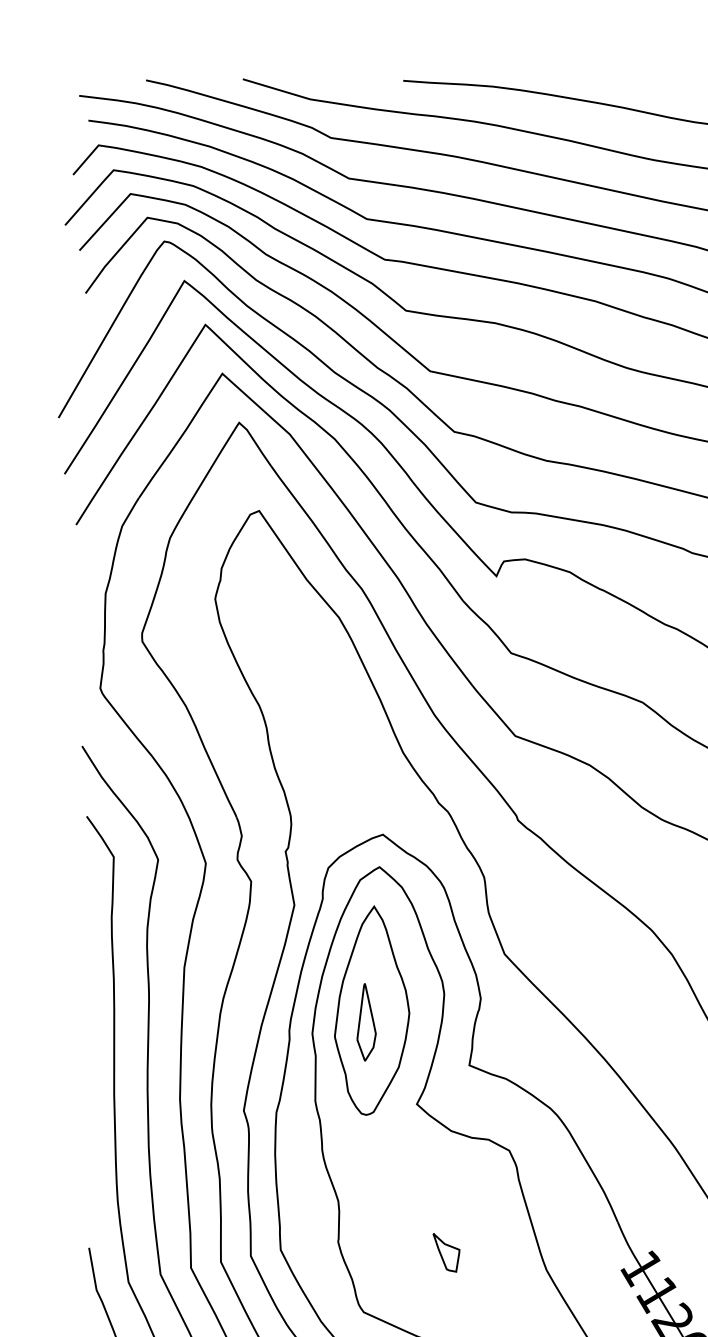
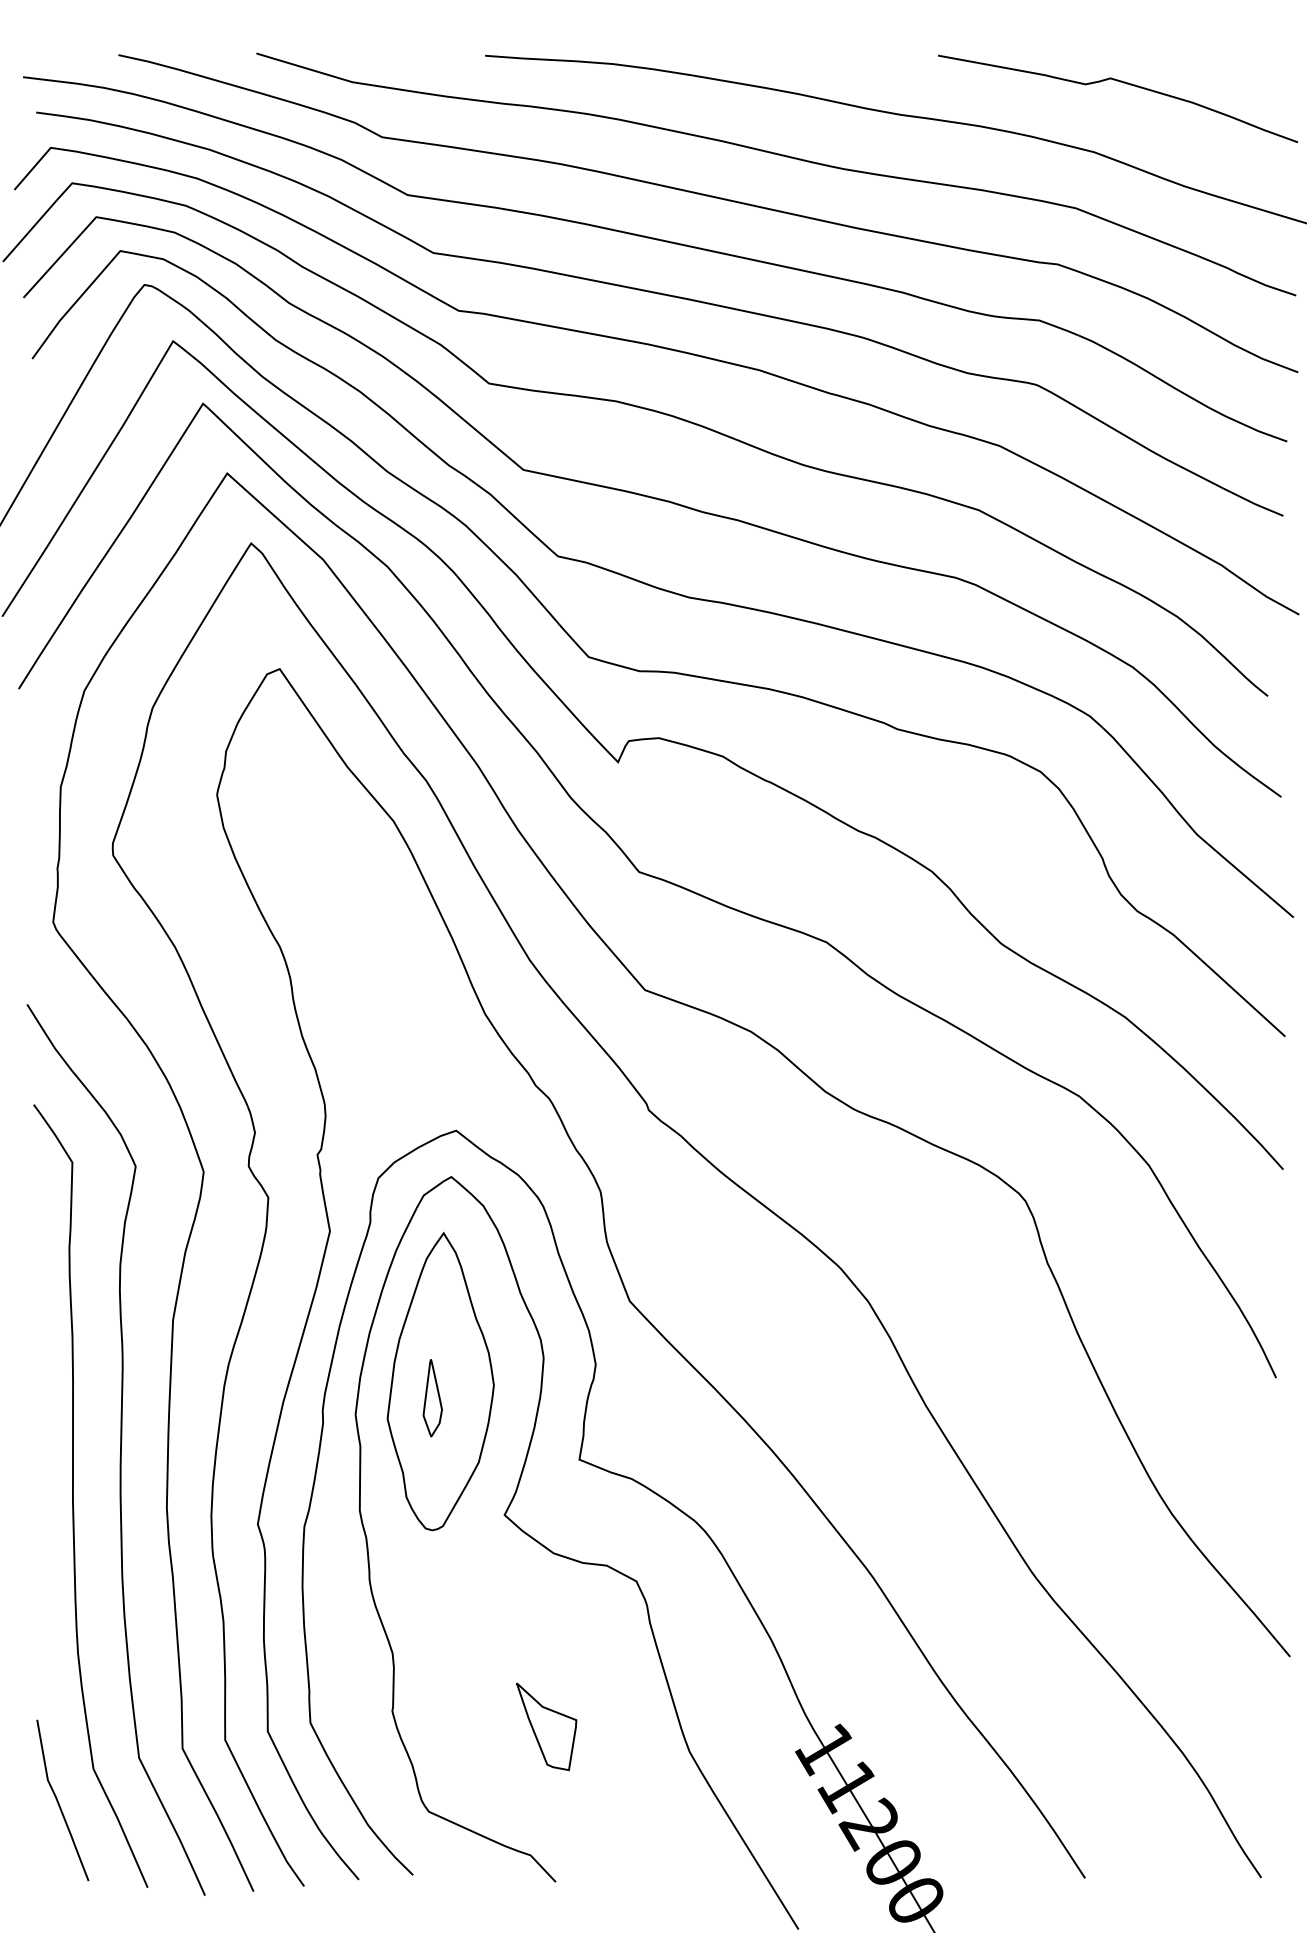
part: (366, 1021) -> (432, 1397), size x0.7
part: (446, 1252) -> (546, 1726), size x1.6

